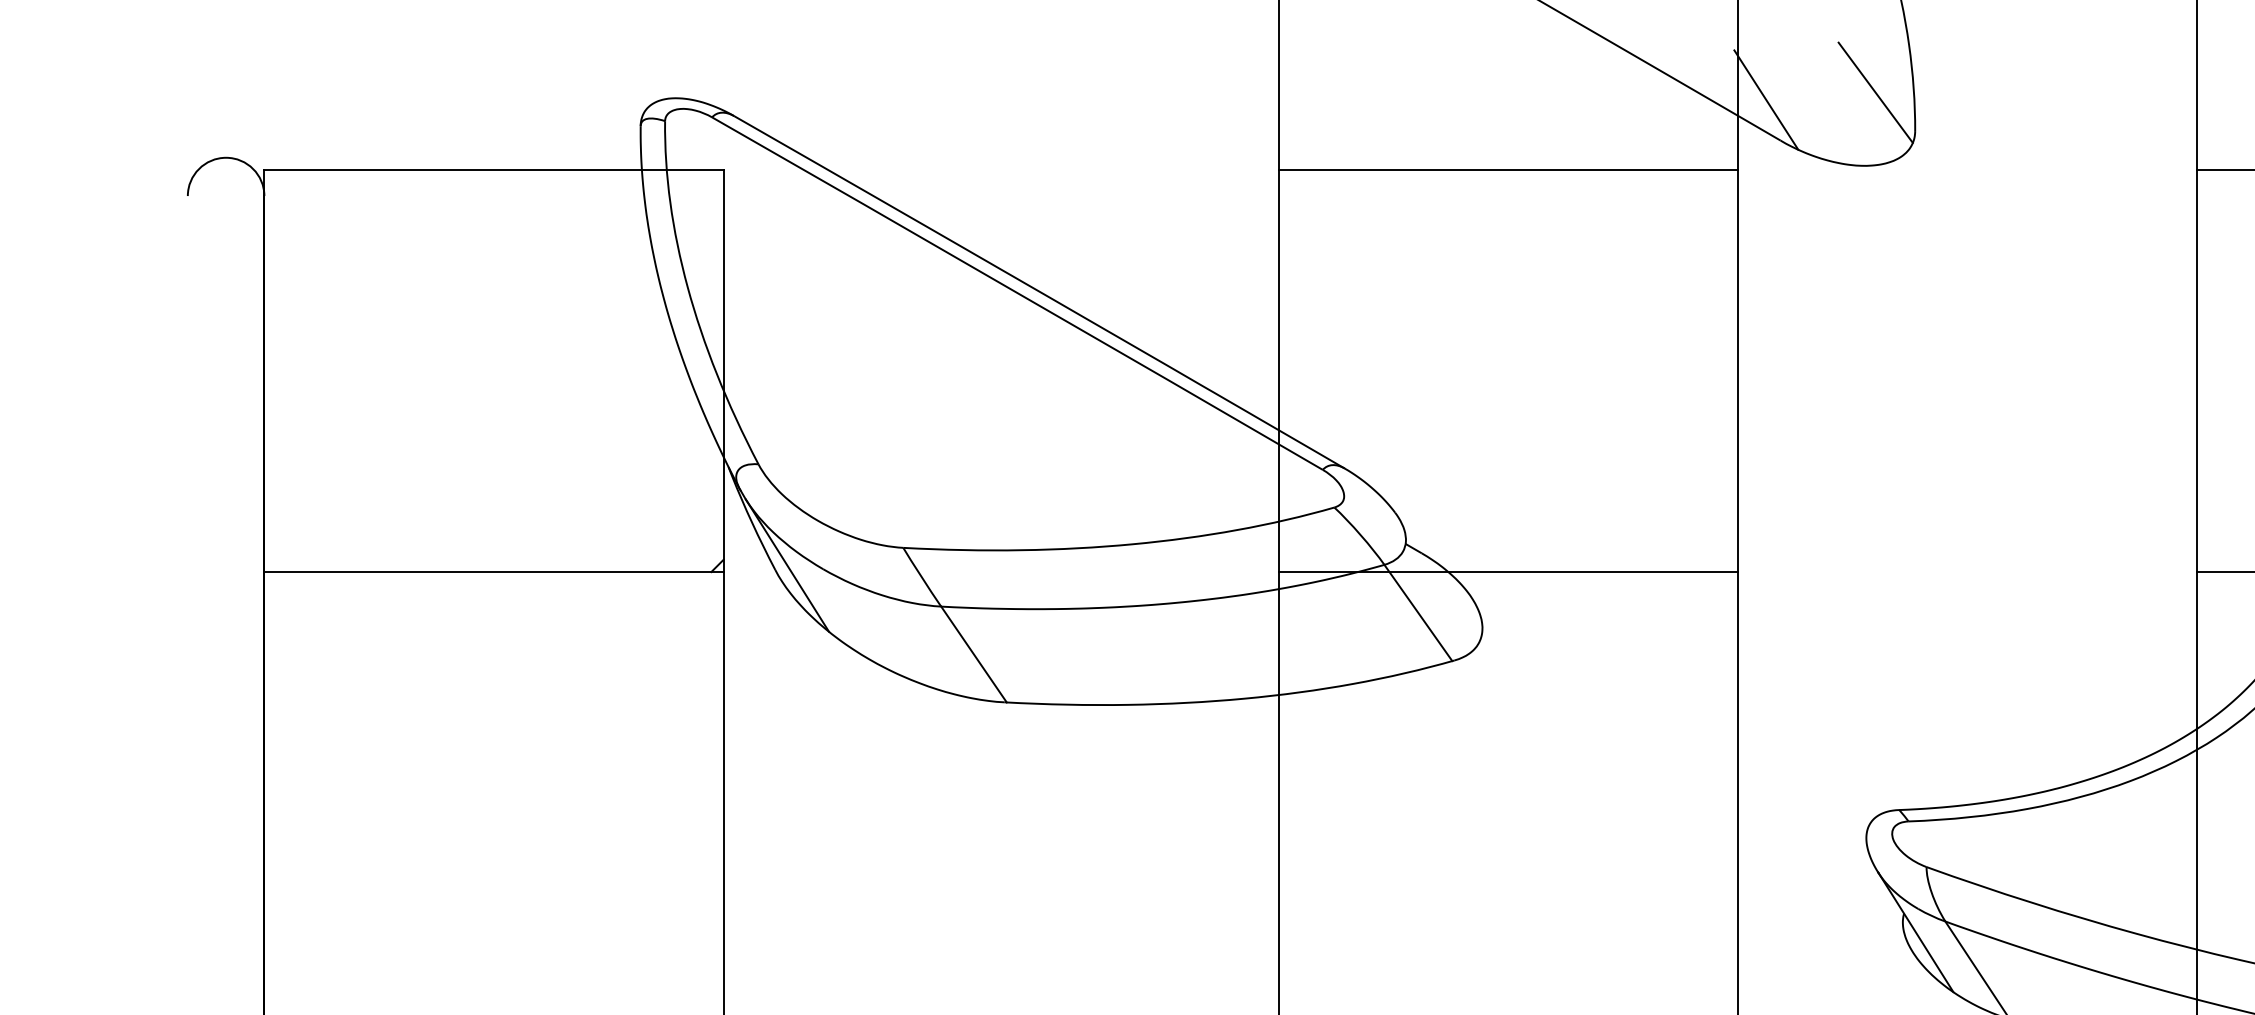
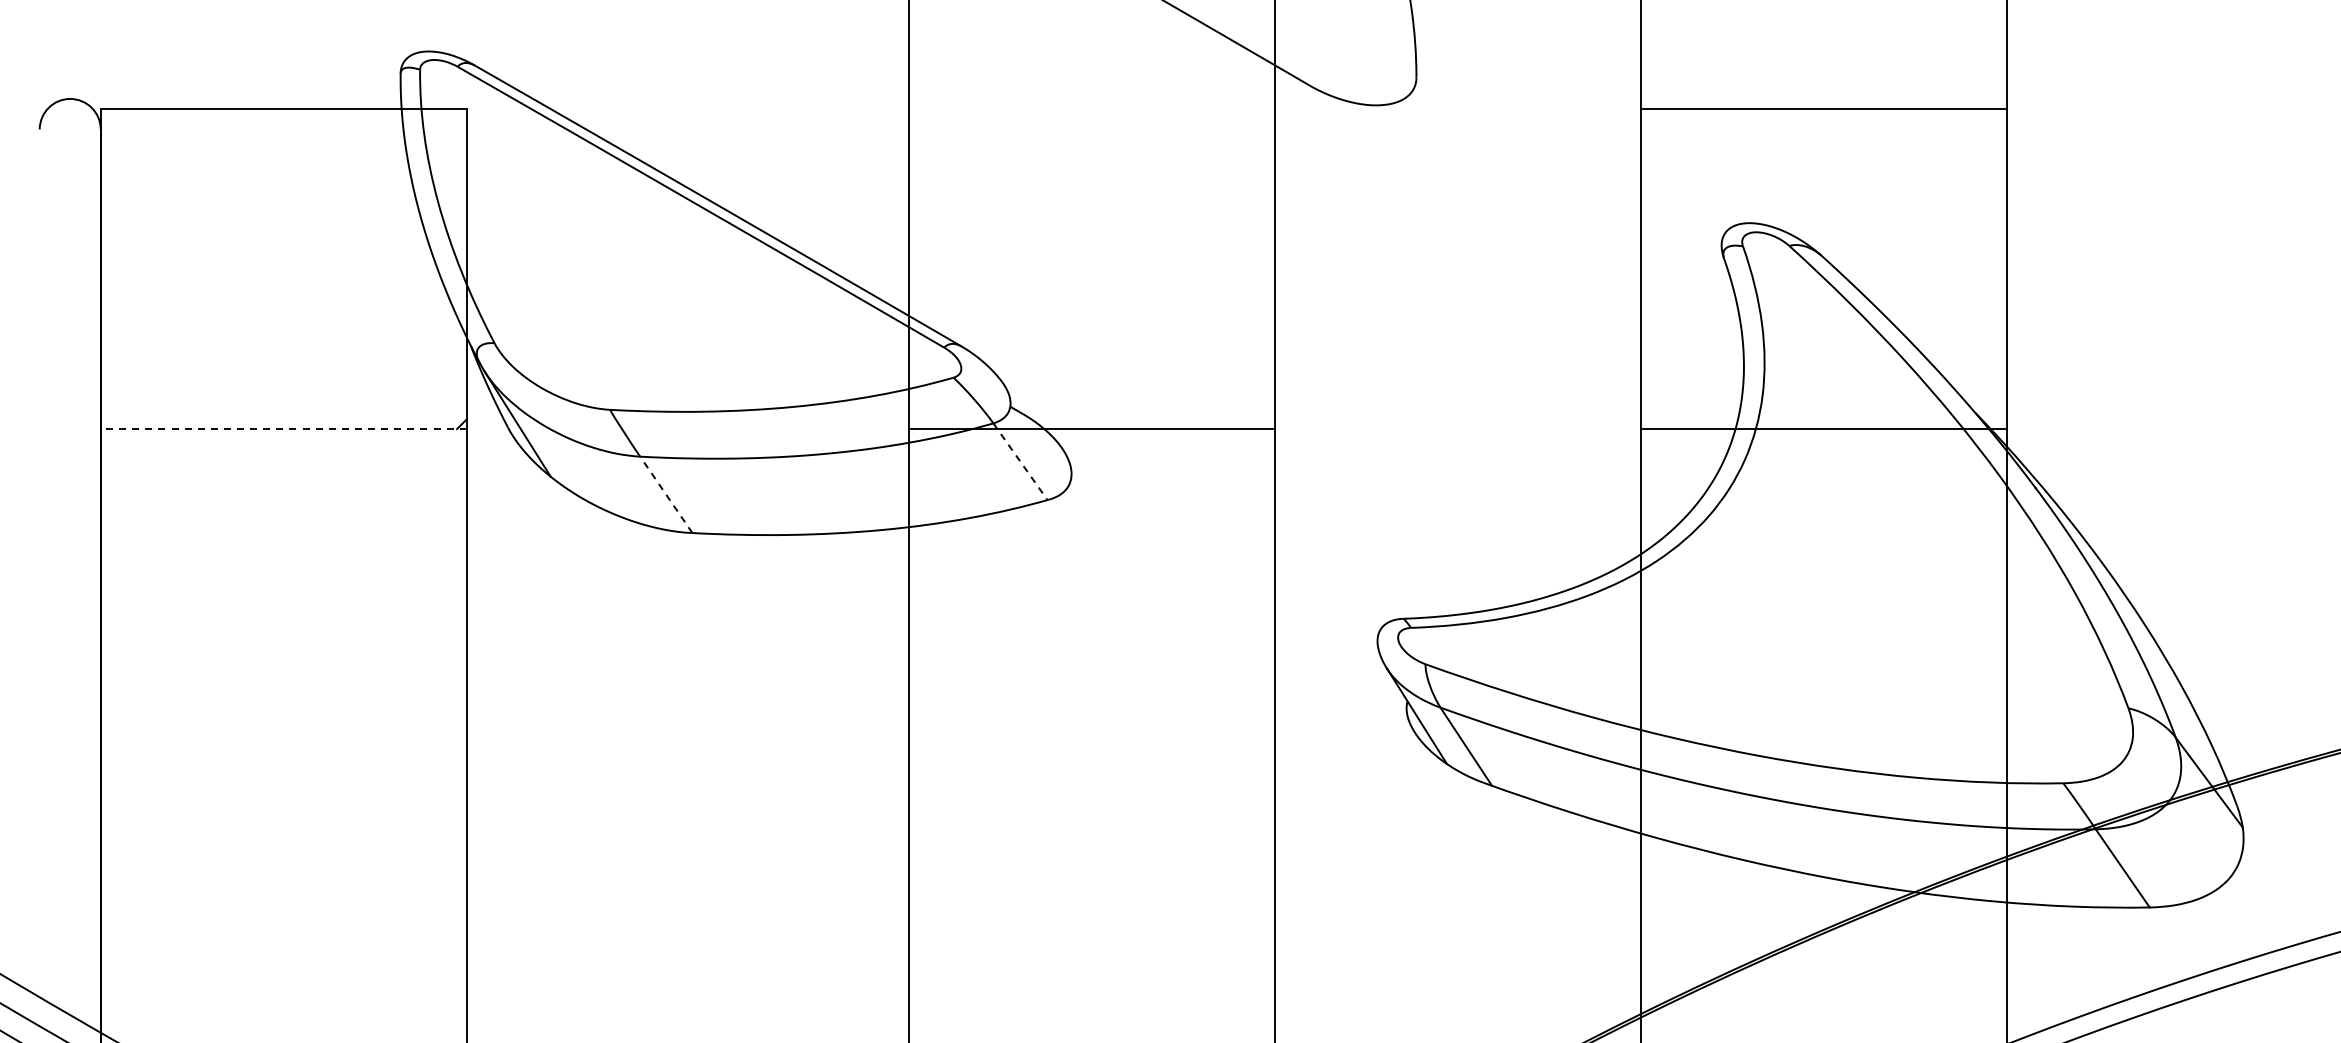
line: (1875, 93) -> (1384, 47), removed
line: (1765, 99) -> (1297, 52), removed
line: (1508, 169) -> (1092, 108), removed
line: (493, 572) -> (283, 429), solid -> dashed
line: (1418, 612) -> (1020, 461), solid -> dashed
line: (974, 654) -> (666, 494), solid -> dashed

